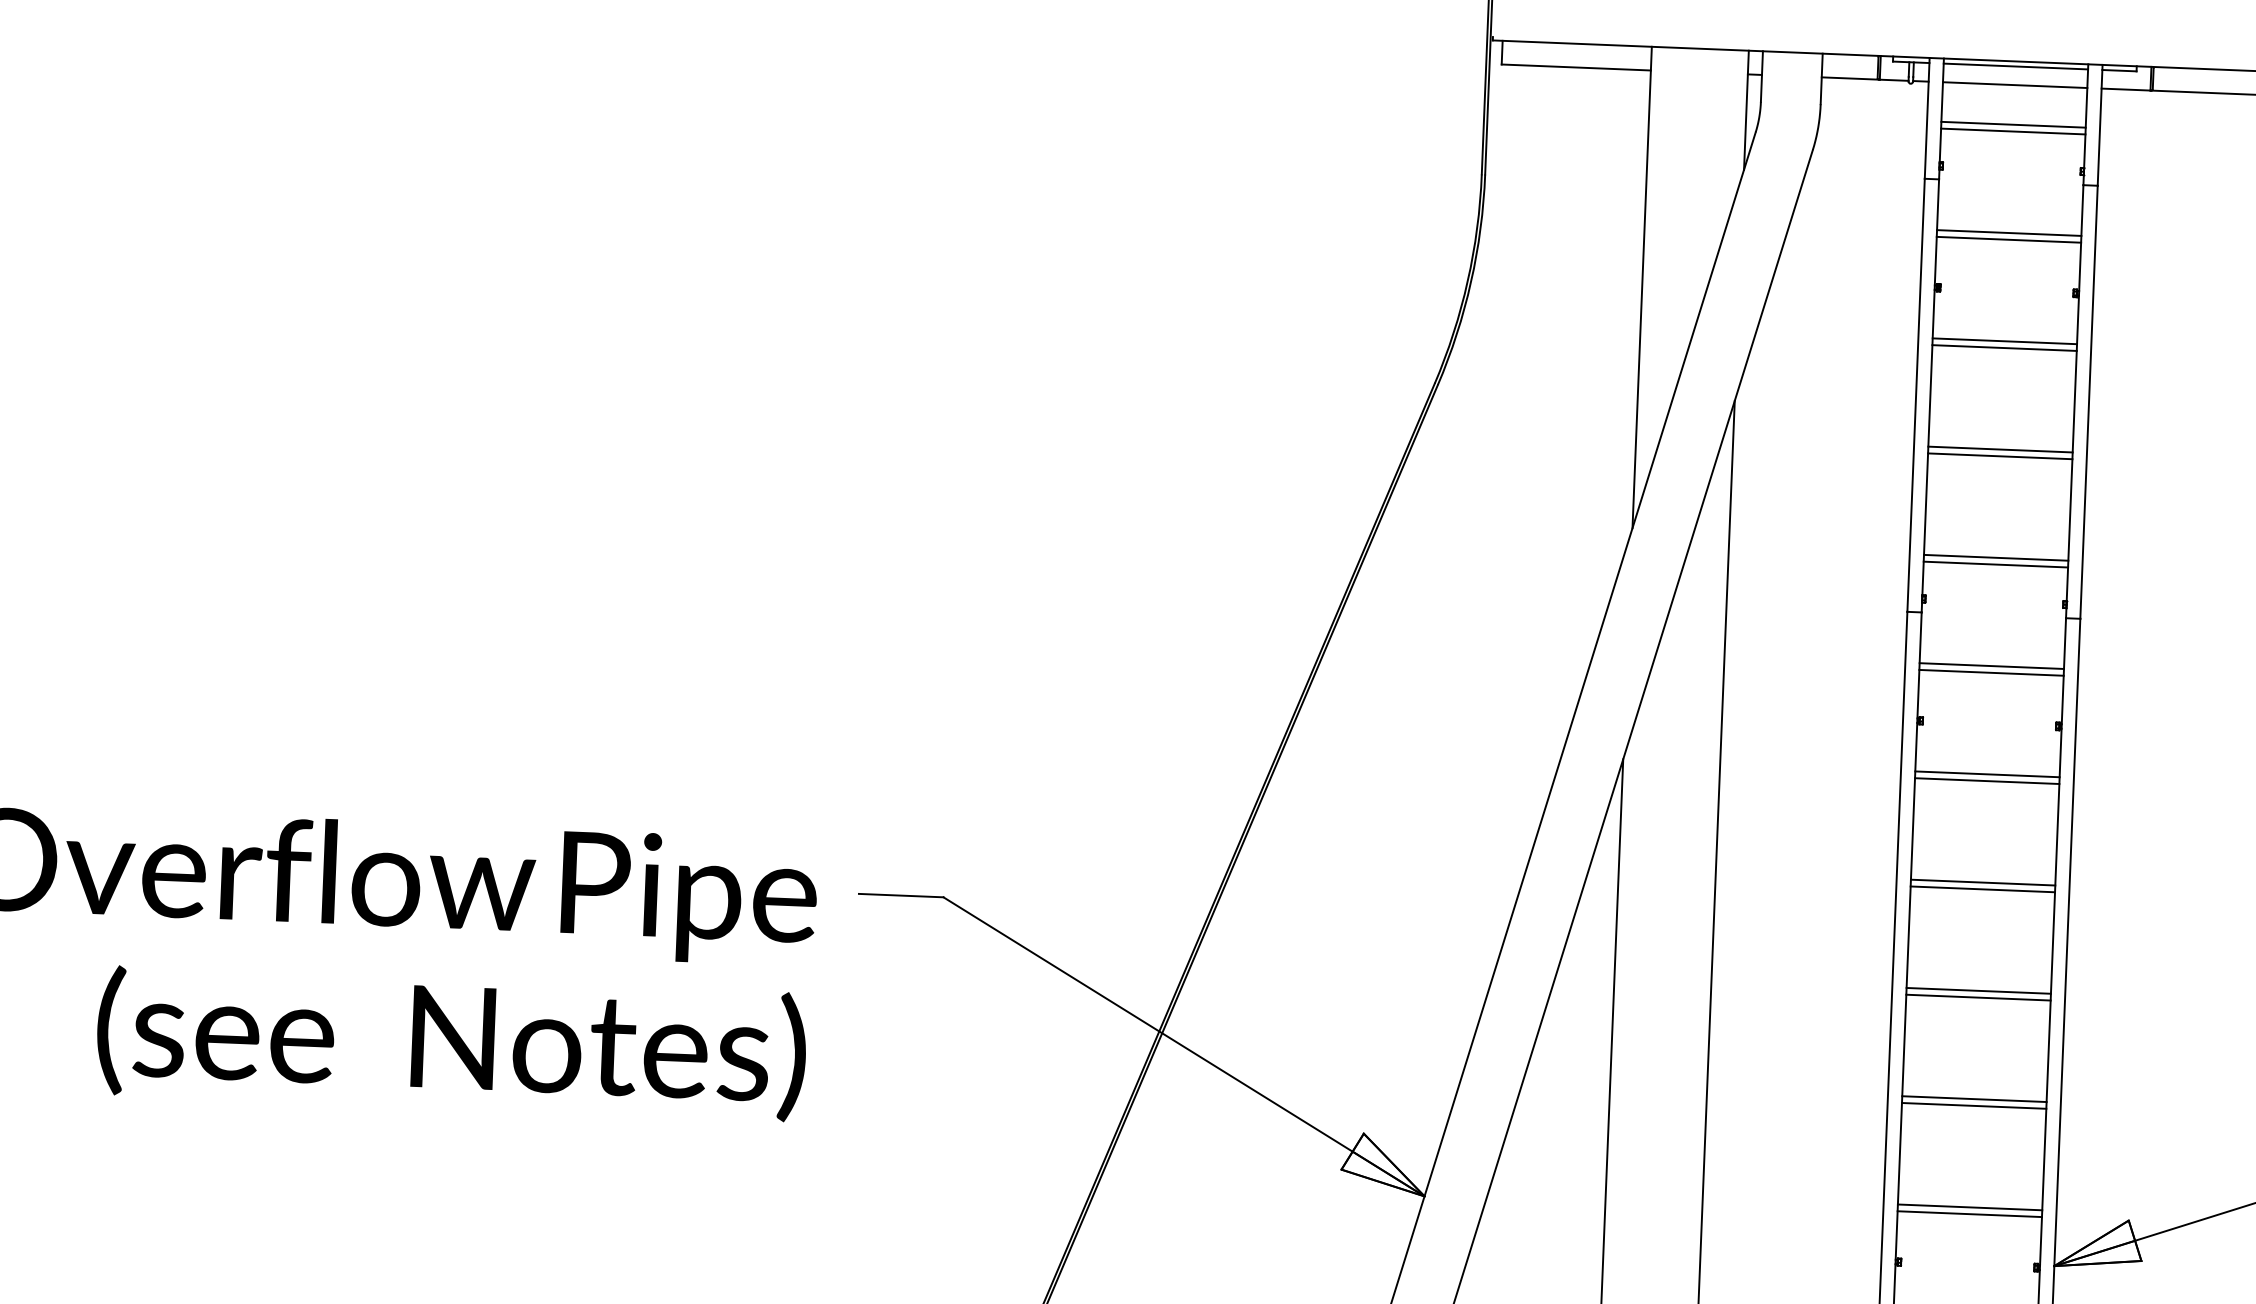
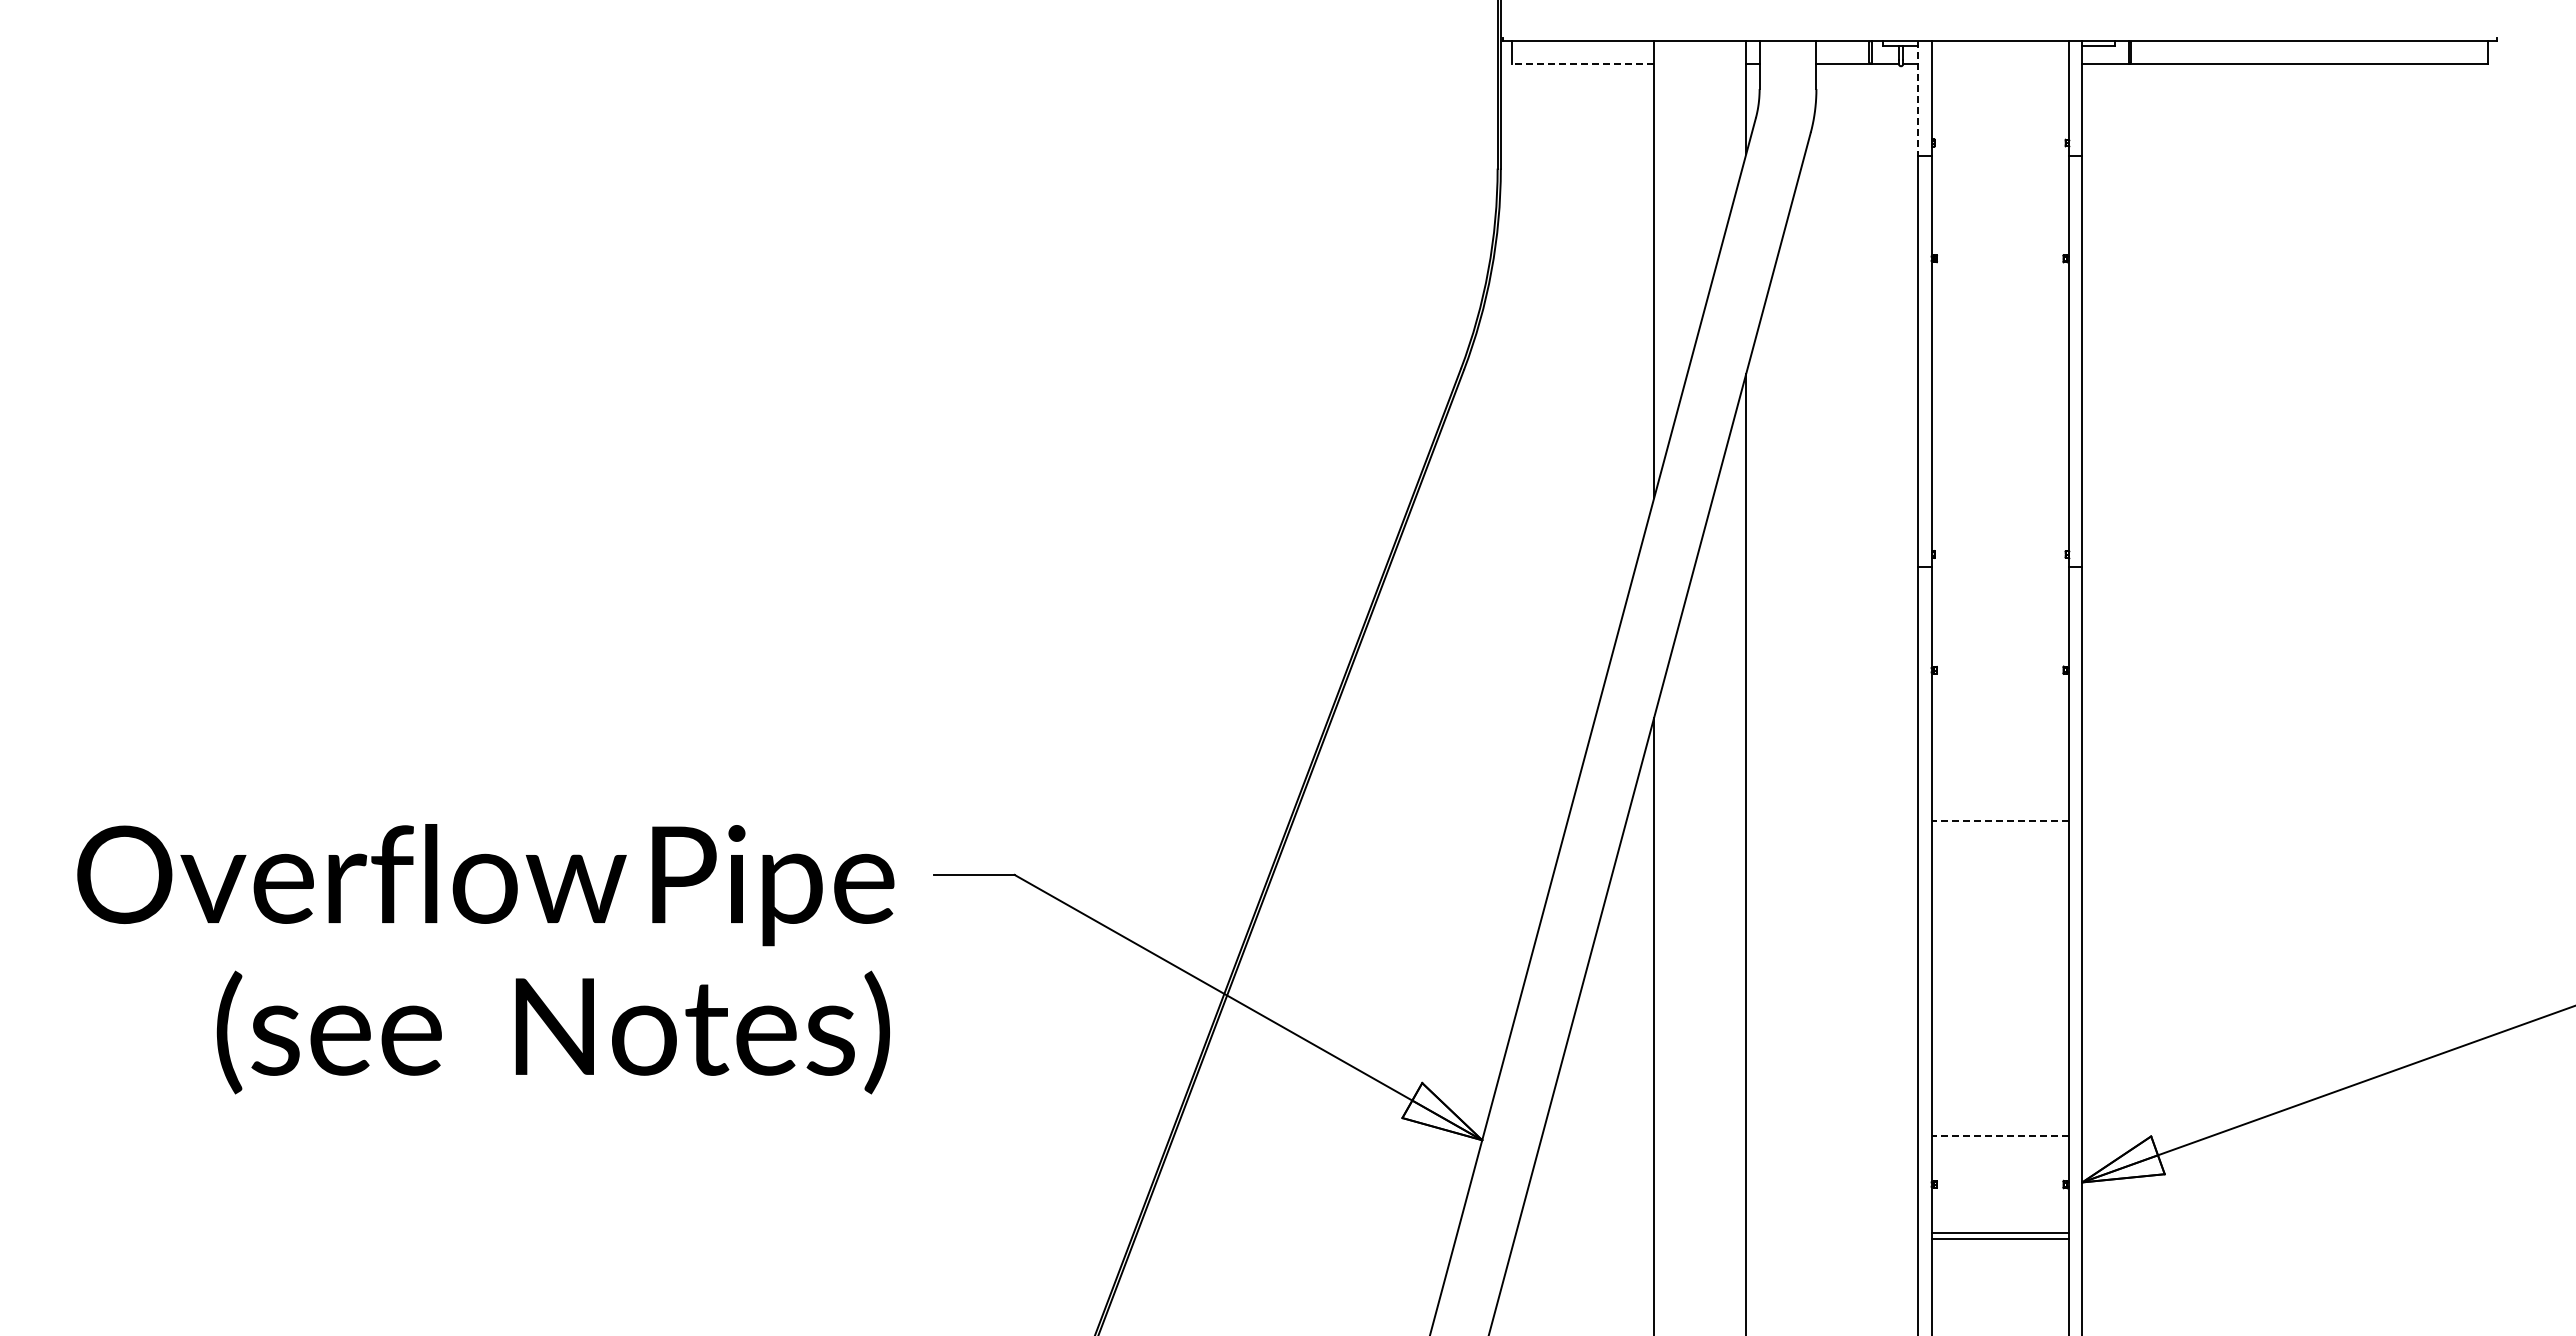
line: (2015, 66) -> (1999, 45), removed
line: (1576, 67) -> (1583, 63), solid -> dashed
line: (2014, 85) -> (1999, 63), removed
line: (1927, 118) -> (1918, 98), solid -> dashed
line: (2012, 125) -> (1999, 101), removed
line: (2012, 131) -> (1999, 107), removed
line: (2008, 233) -> (1999, 204), removed
line: (2008, 239) -> (1999, 210), removed
line: (2004, 340) -> (1999, 306), removed
line: (2003, 348) -> (1999, 313), removed
line: (1999, 449) -> (1999, 409), removed
line: (1999, 456) -> (1999, 416), removed
line: (1995, 557) -> (1999, 512), removed
line: (1995, 564) -> (1999, 519), removed
line: (1991, 665) -> (1999, 615), removed
line: (1990, 673) -> (1999, 622), removed
line: (1986, 774) -> (1999, 718), removed
line: (1986, 780) -> (1999, 724), removed
line: (1983, 882) -> (2000, 821), solid -> dashed
line: (1982, 889) -> (1999, 827), removed
line: (1978, 991) -> (1999, 924), removed
line: (1977, 997) -> (1999, 930), removed
line: (1973, 1099) -> (1999, 1027), removed
line: (1973, 1105) -> (1999, 1033), removed
line: (1969, 1206) -> (1999, 1129), removed
line: (1970, 1214) -> (2000, 1136), solid -> dashed

